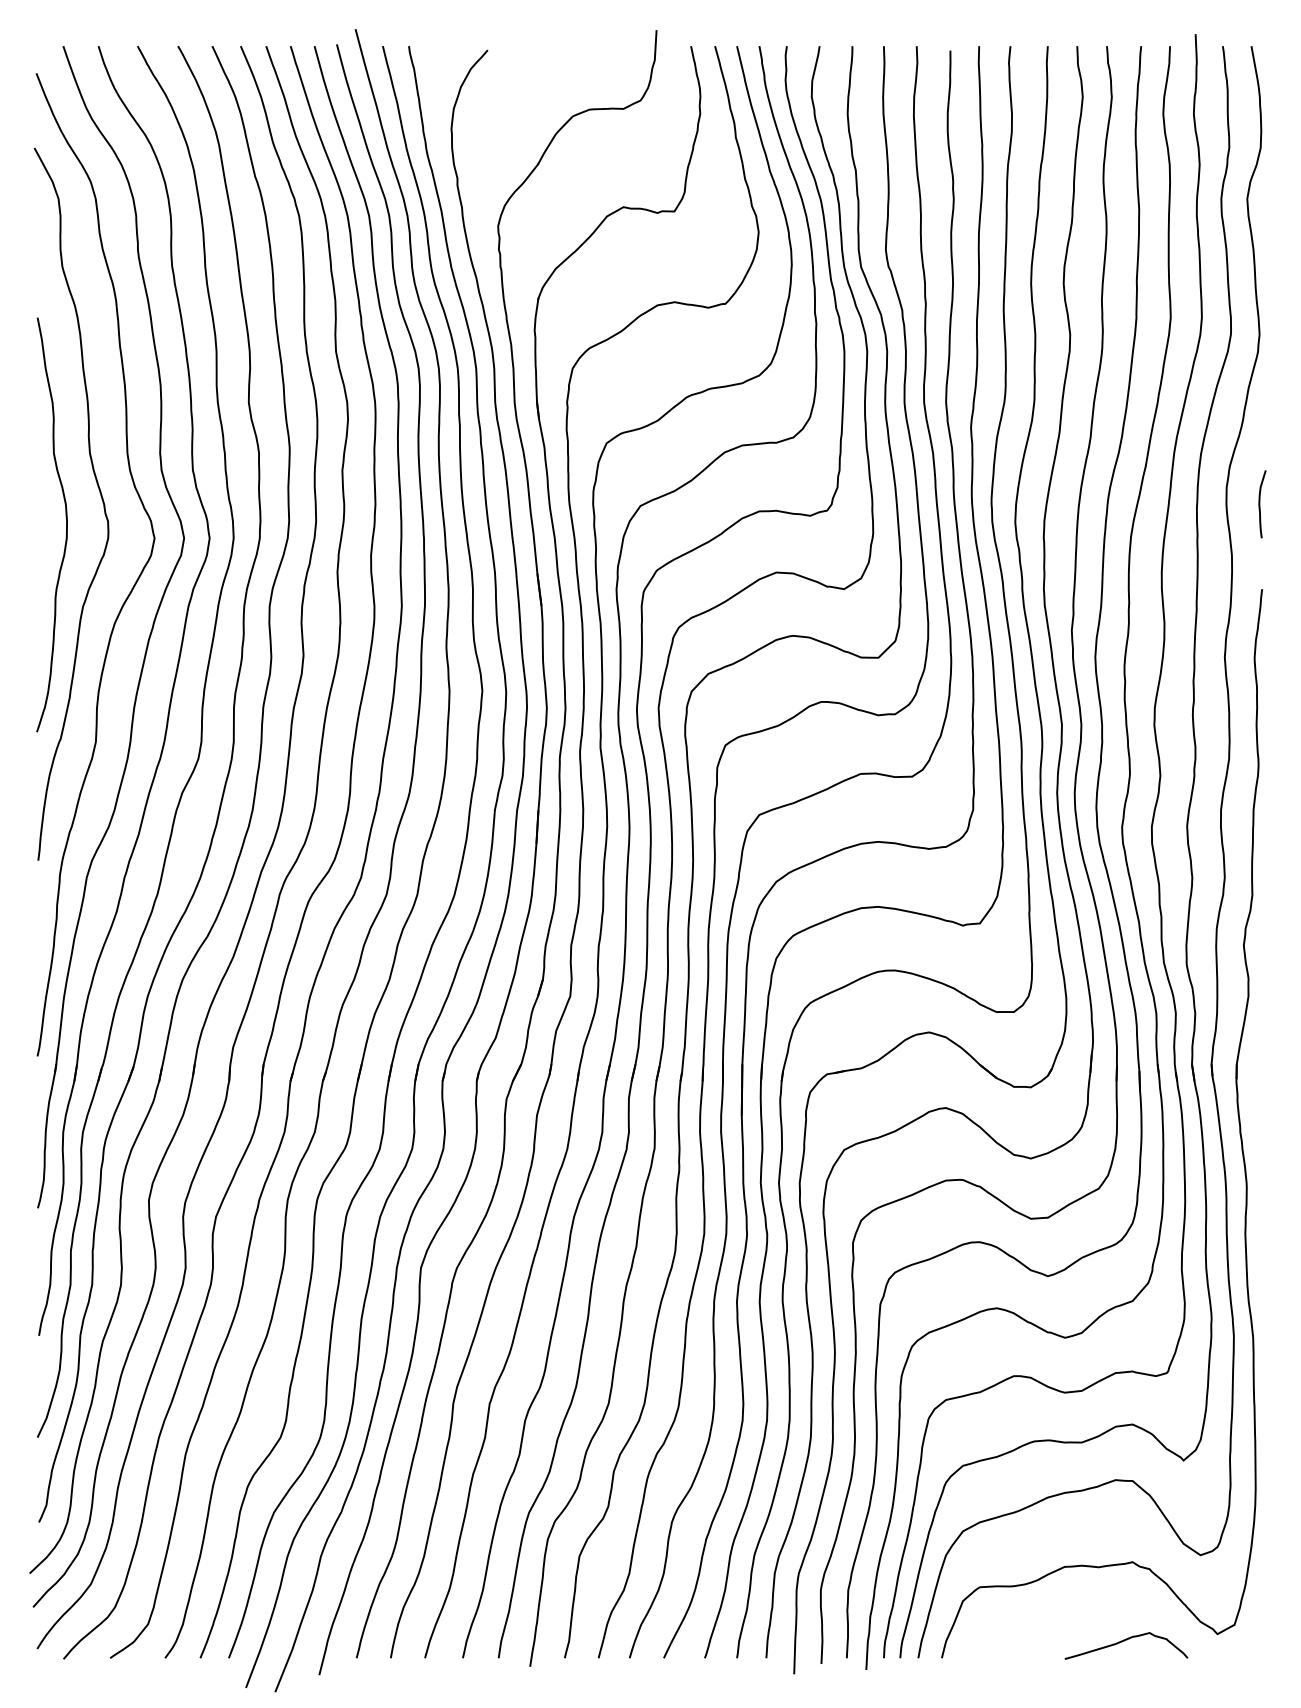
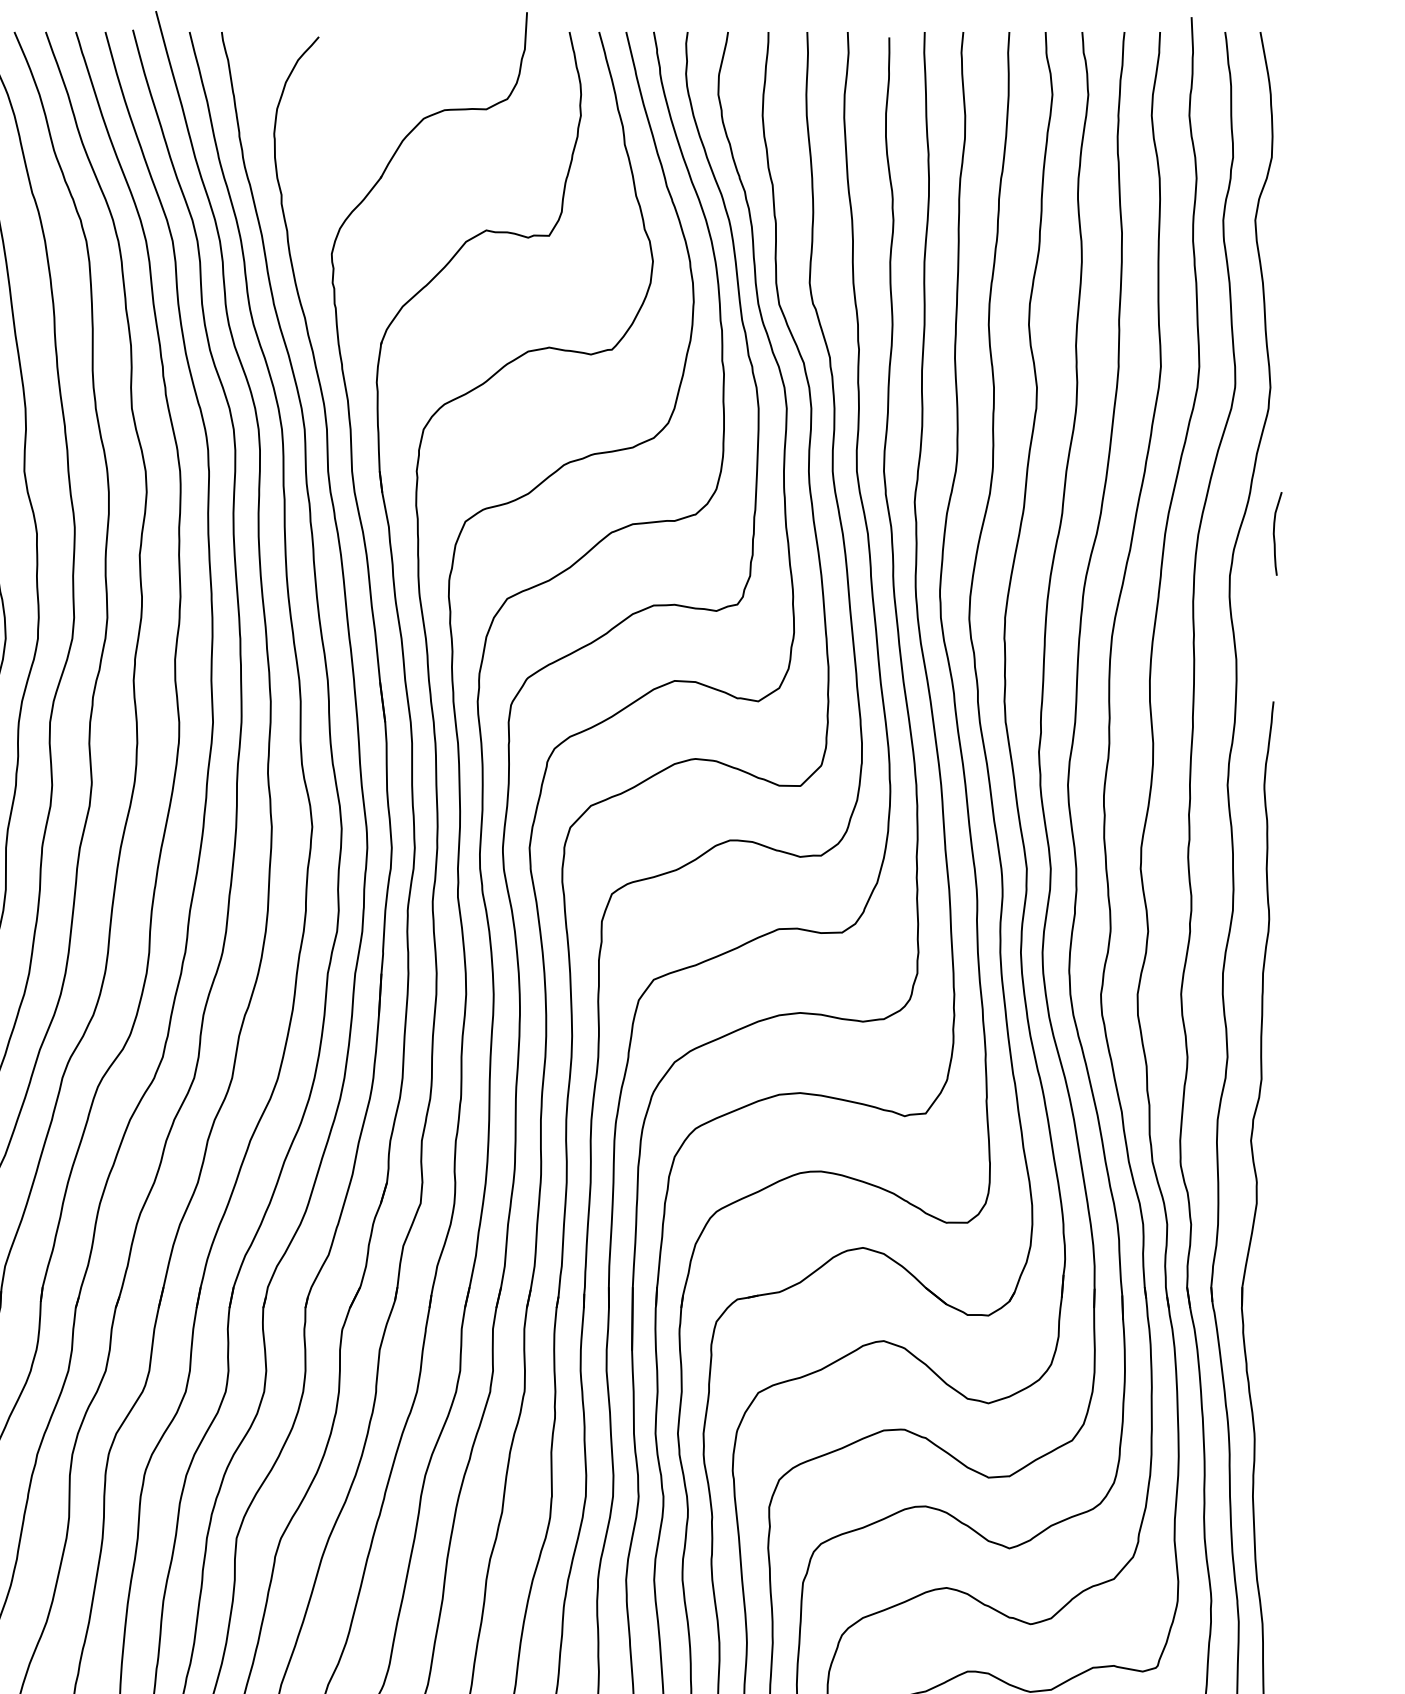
curve: (1260, 504) -> (1275, 534), moved

